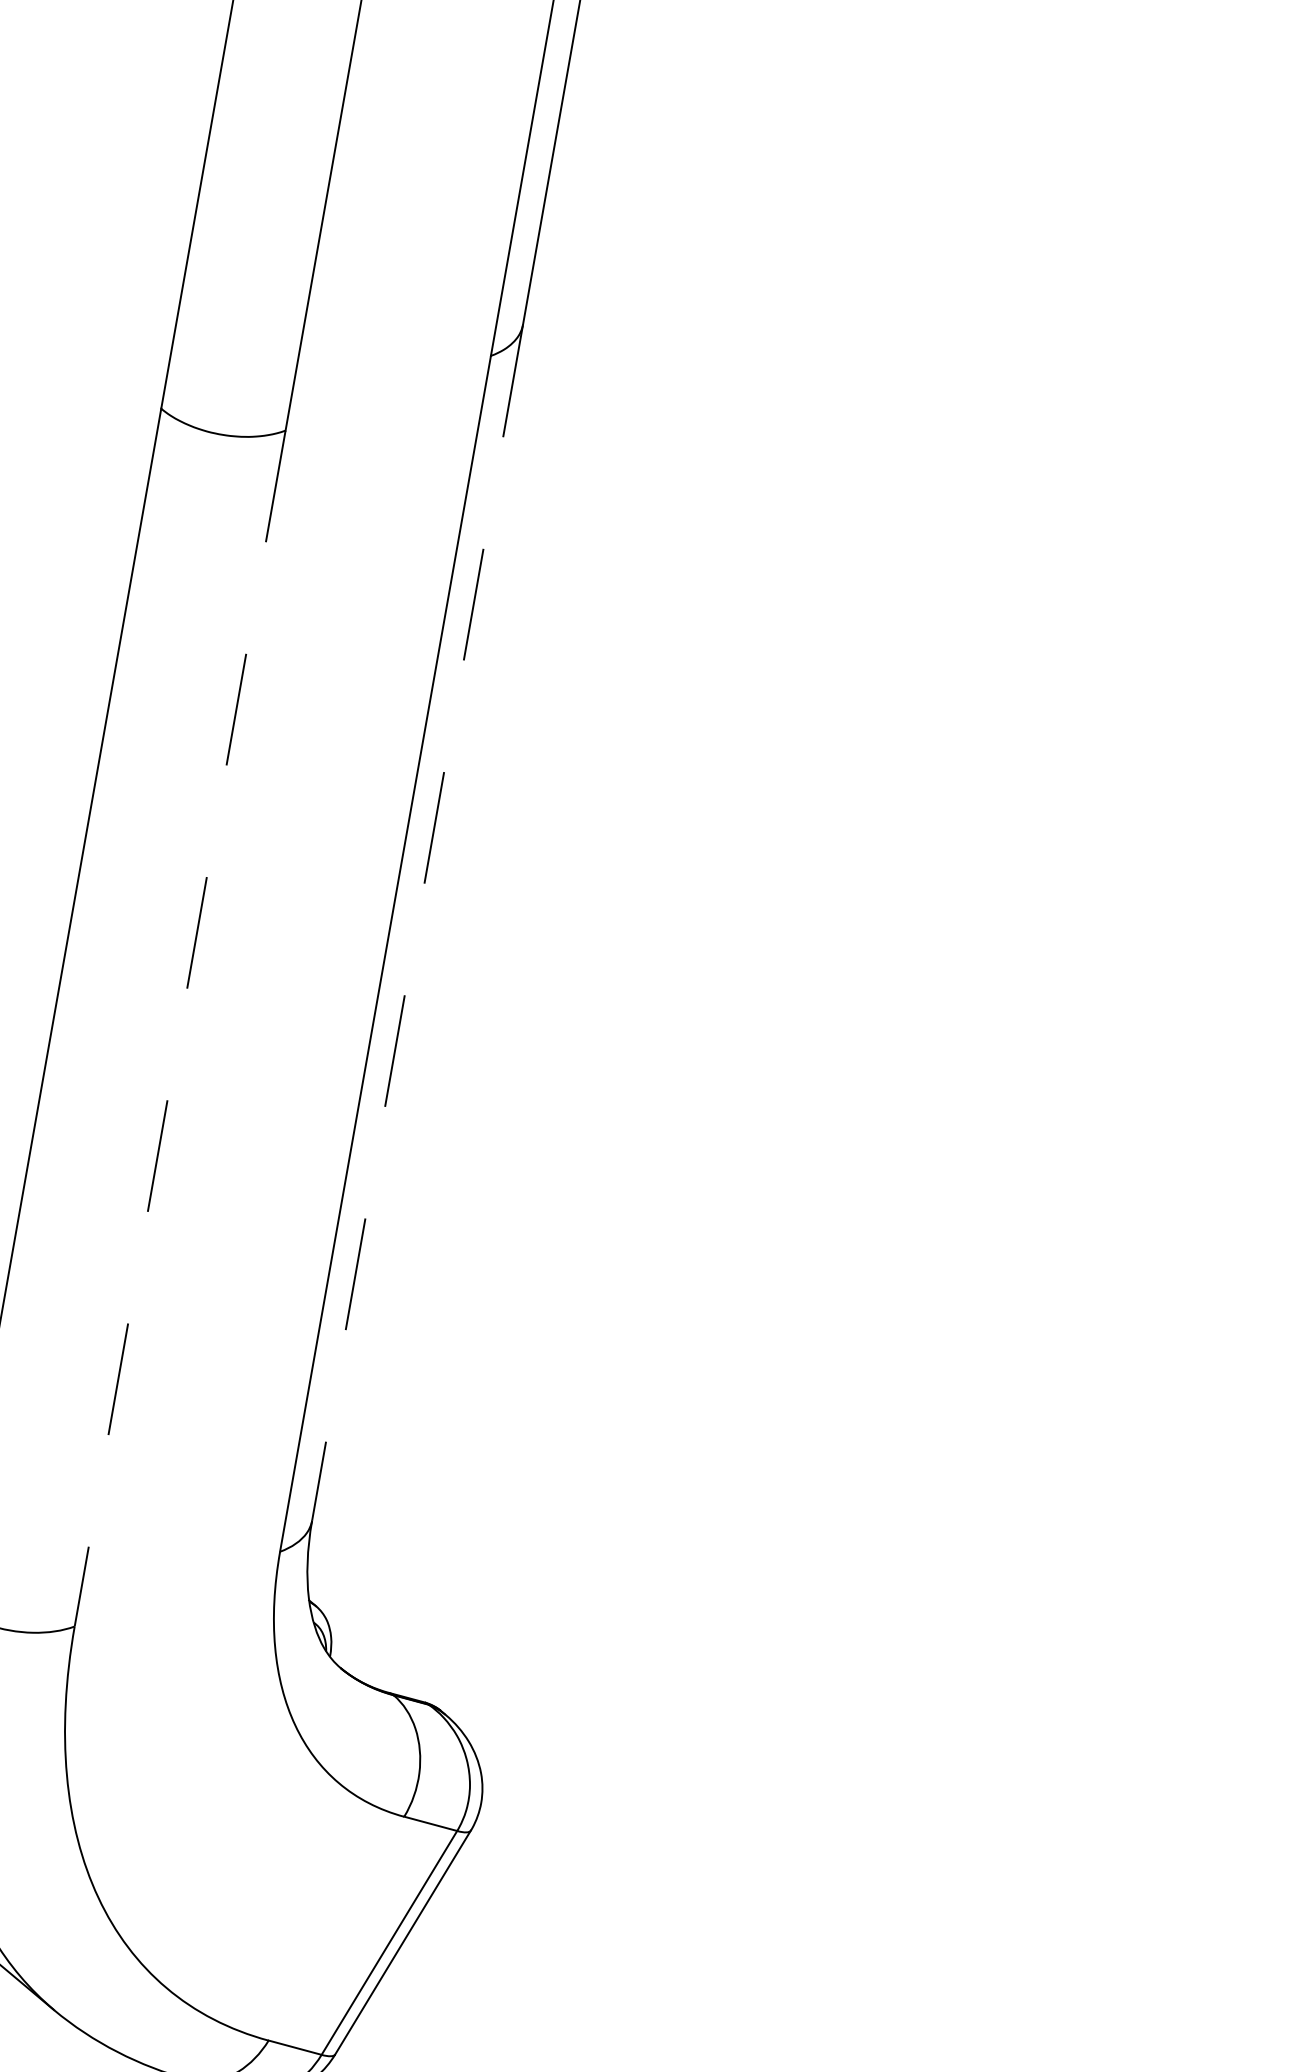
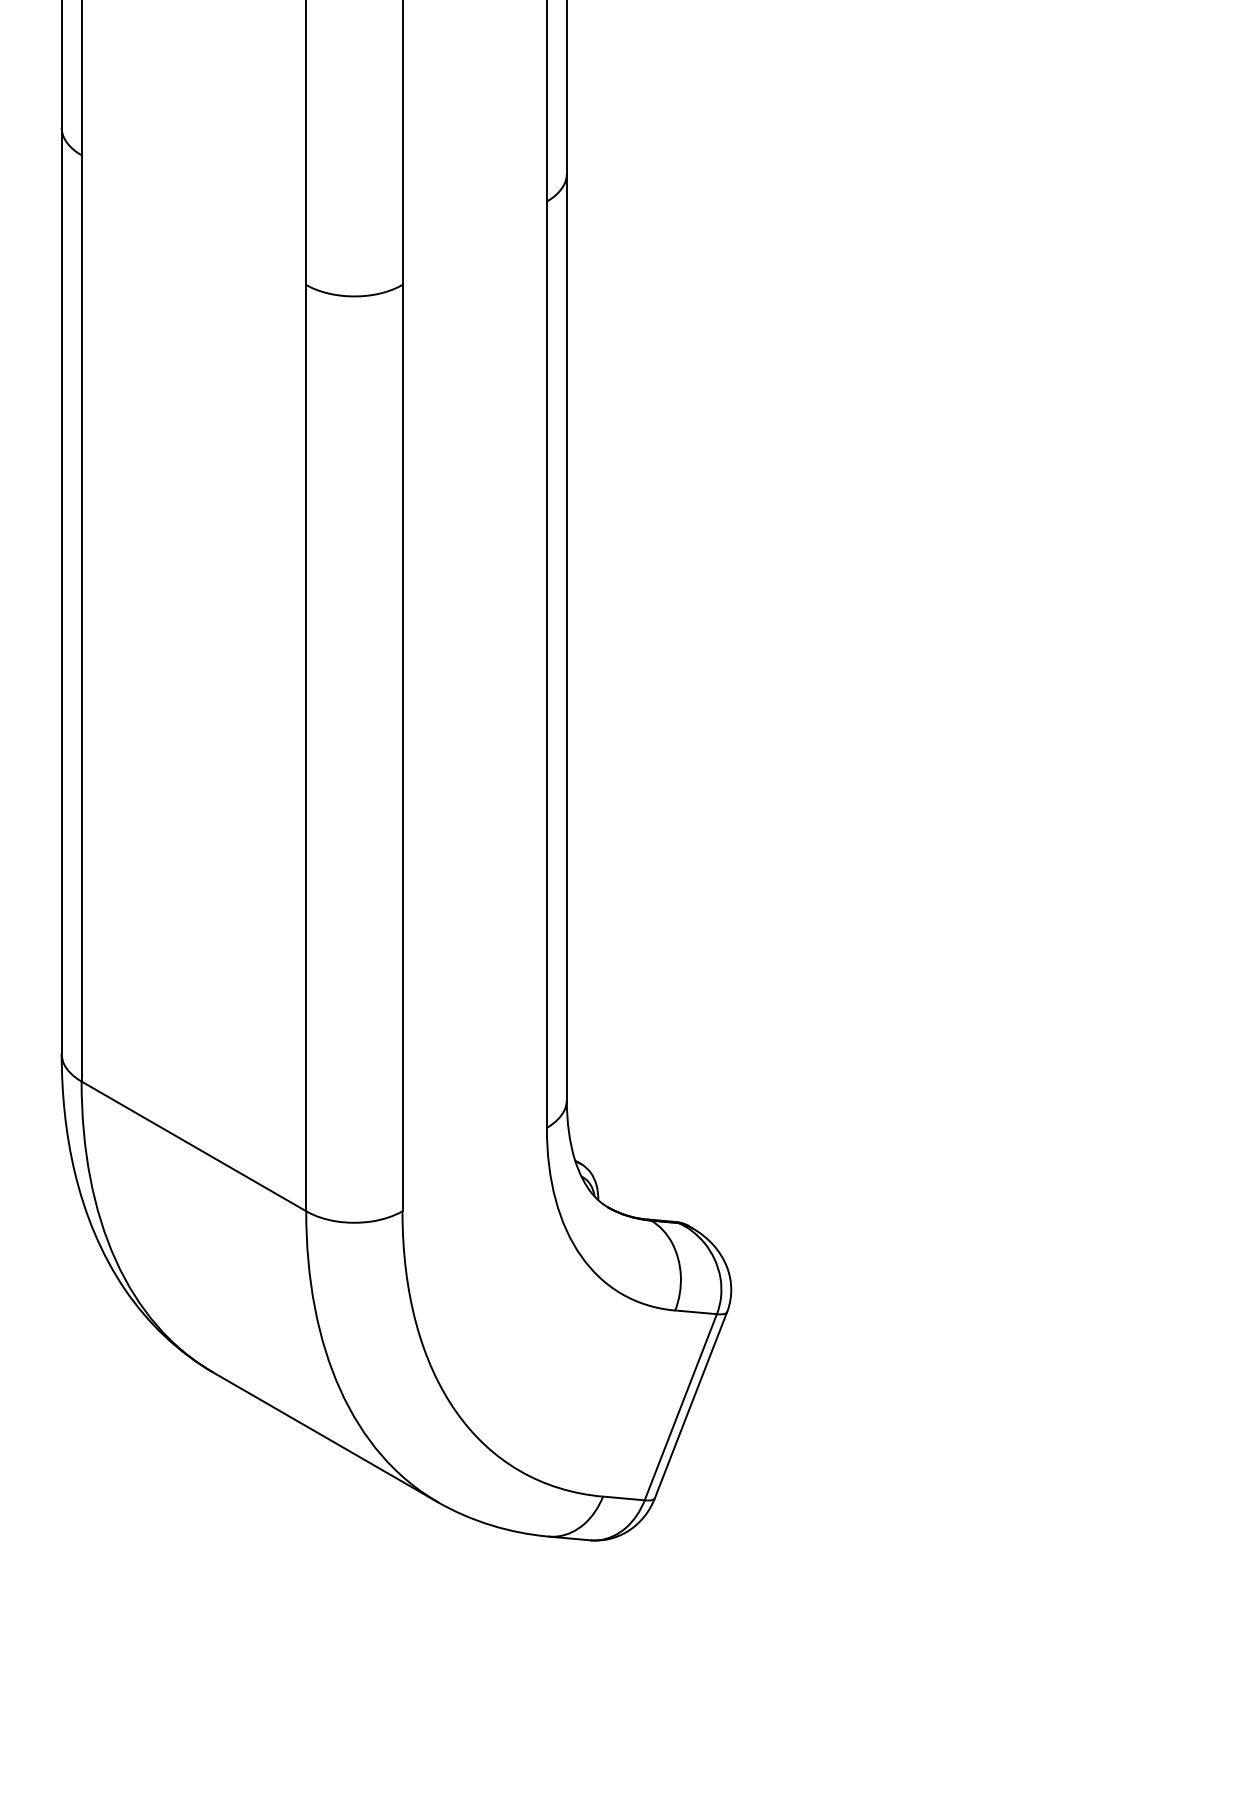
line: (417, 923) -> (566, 637), dashed -> solid
line: (180, 1029) -> (402, 748), dashed -> solid

